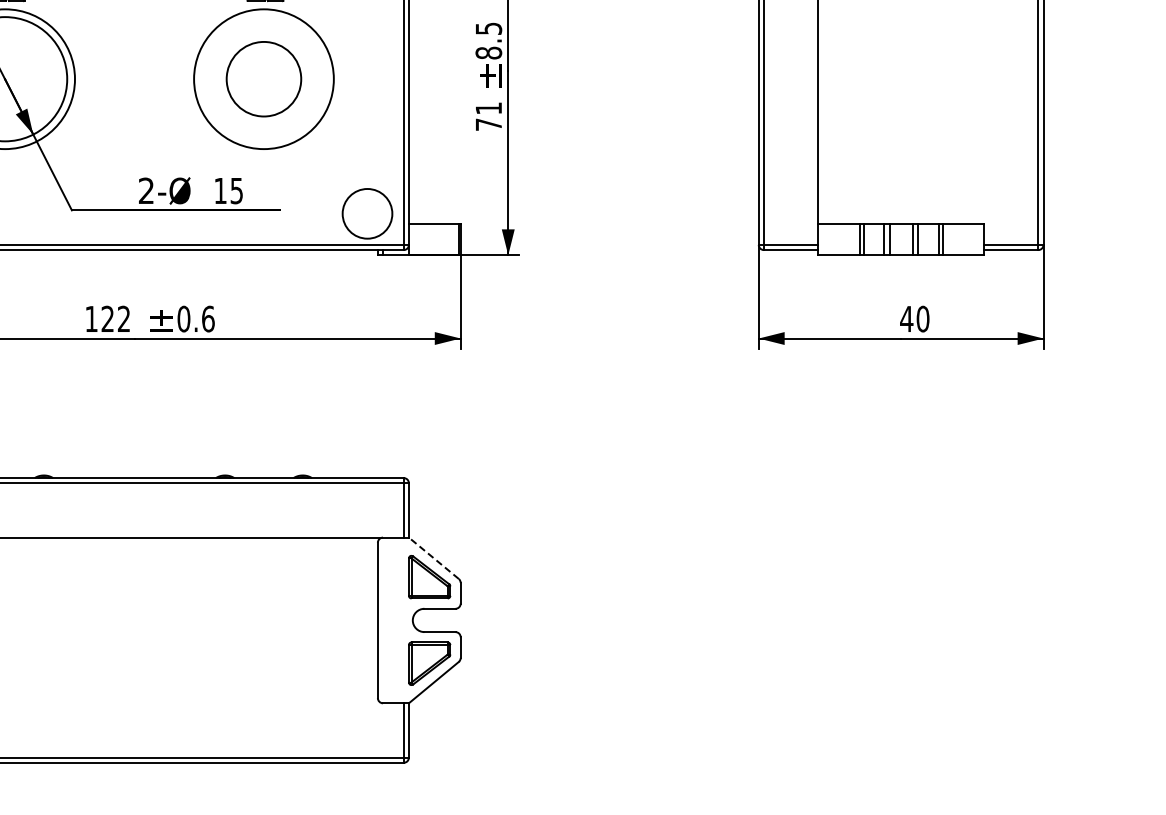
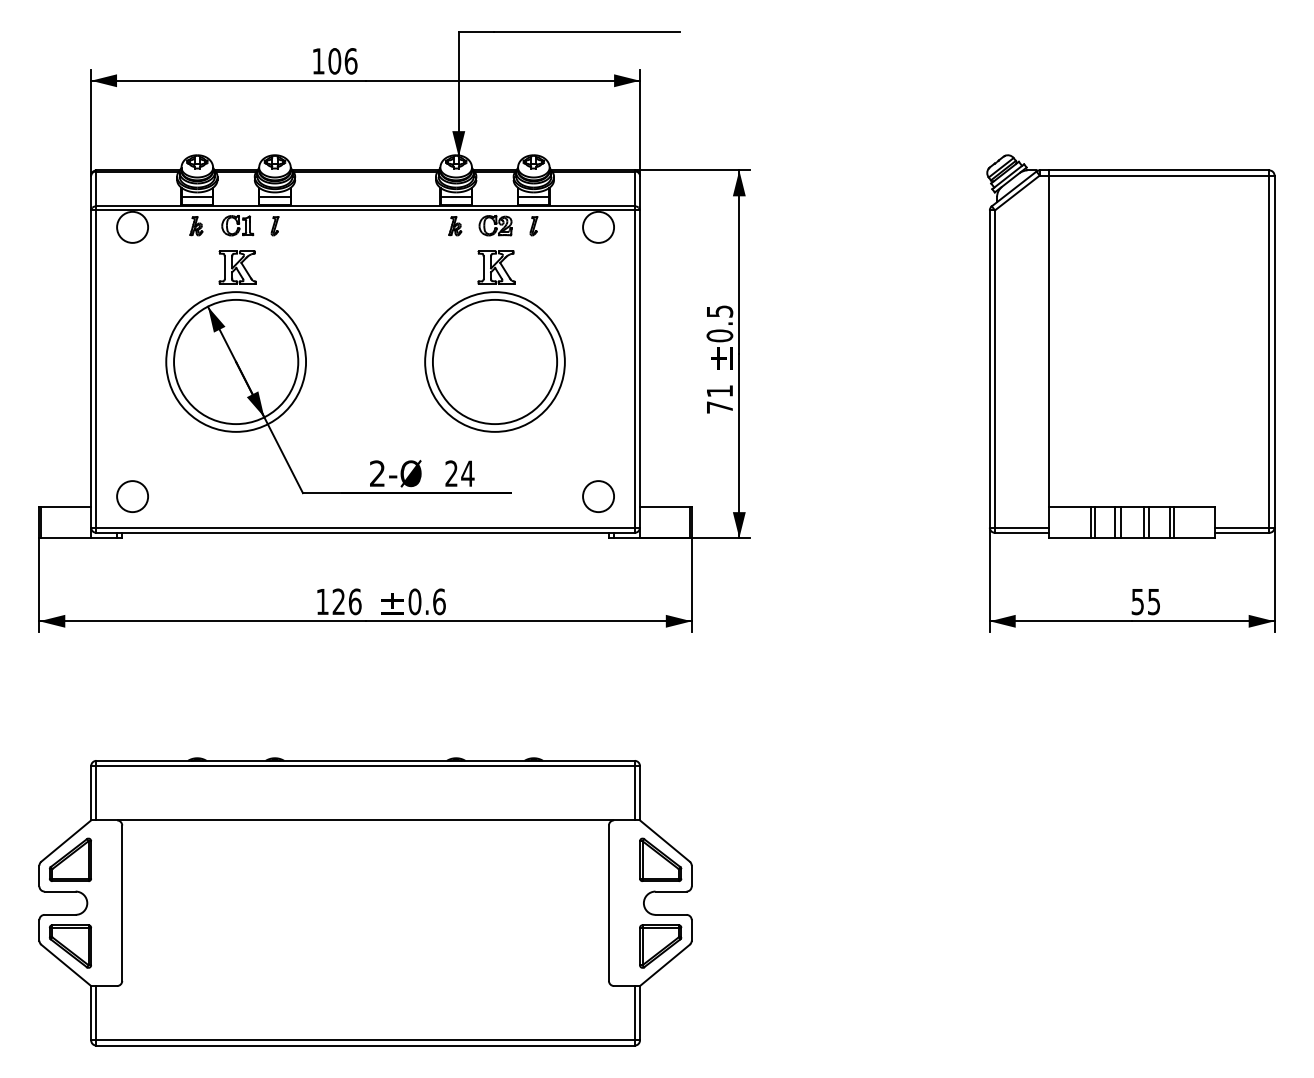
text: (488, 52) -> (719, 335), 8.5 -> 0.5
circle: (263, 78) -> (494, 361), size x1.67
text: (228, 190) -> (459, 473), 15 -> 24
circle: (367, 213) -> (598, 496), size x0.62
text: (123, 318) -> (354, 601), 122 -> 126
text: (914, 318) -> (1145, 601), 40 -> 55
line: (433, 557) -> (664, 840), dashed -> solid

